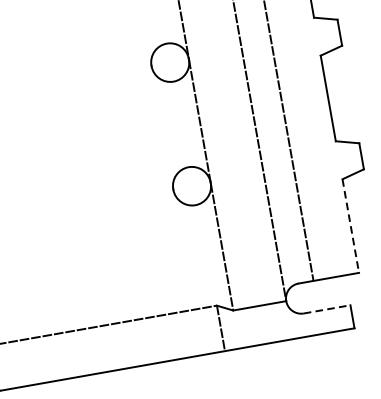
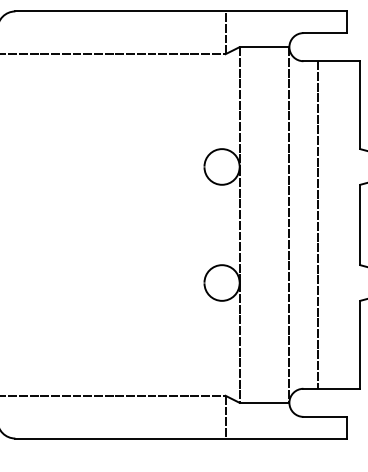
line: (350, 225) -> (360, 344), dashed -> solid
line: (327, 308) -> (325, 416), dashed -> solid

